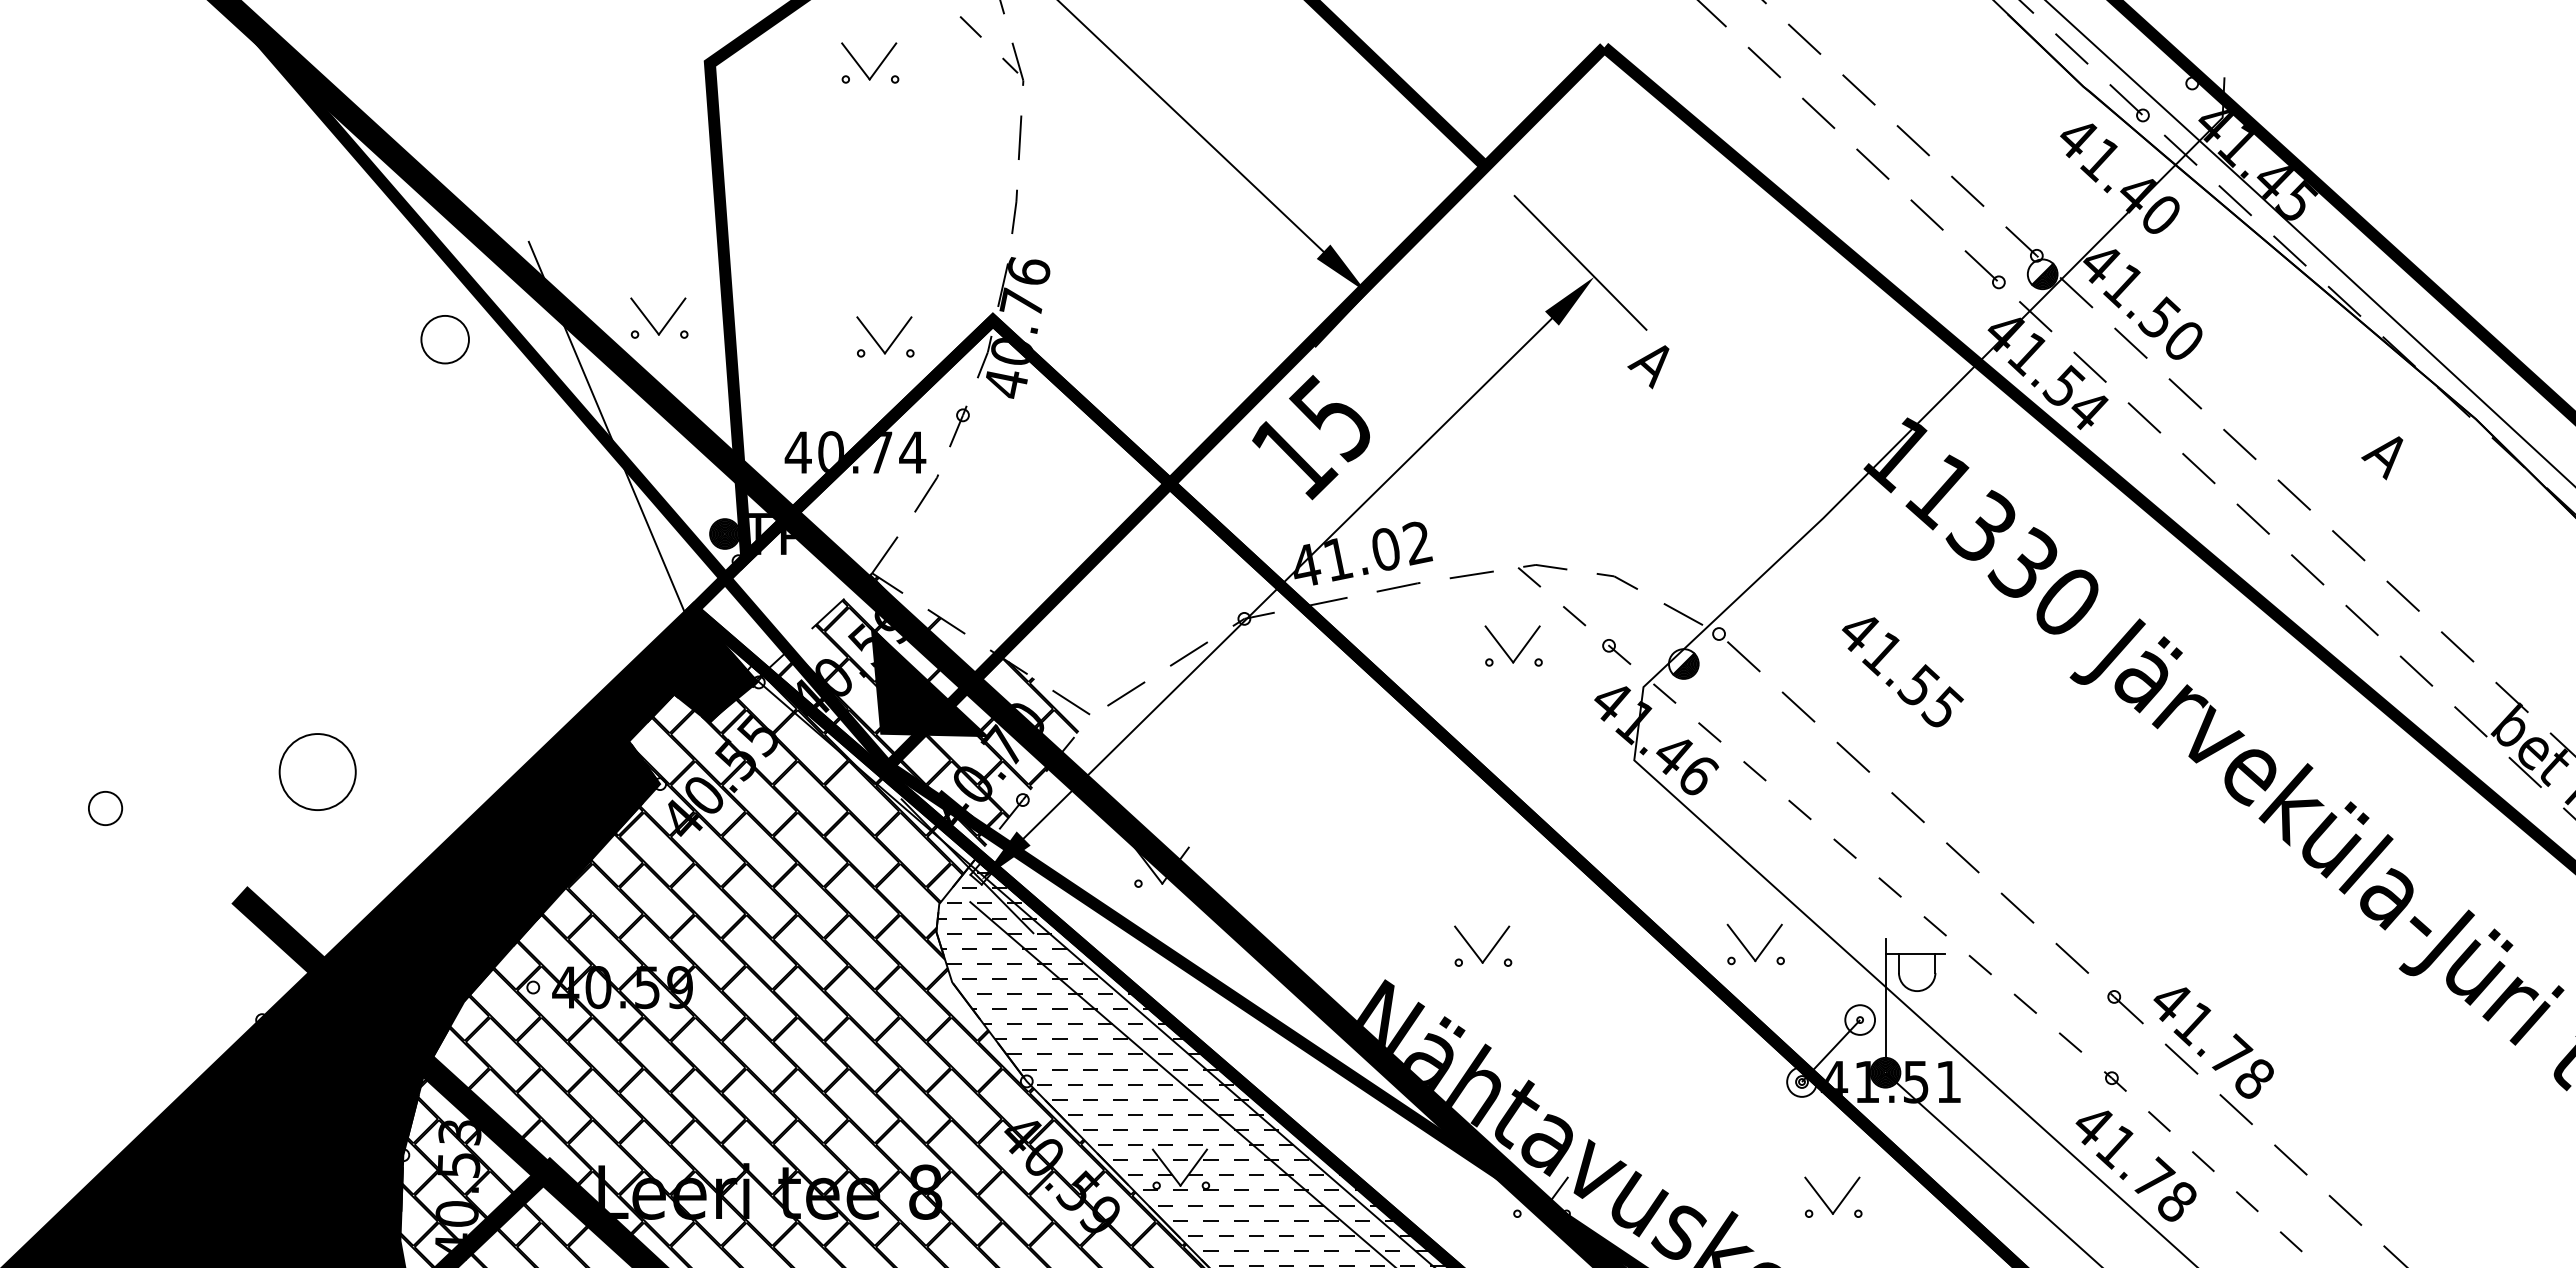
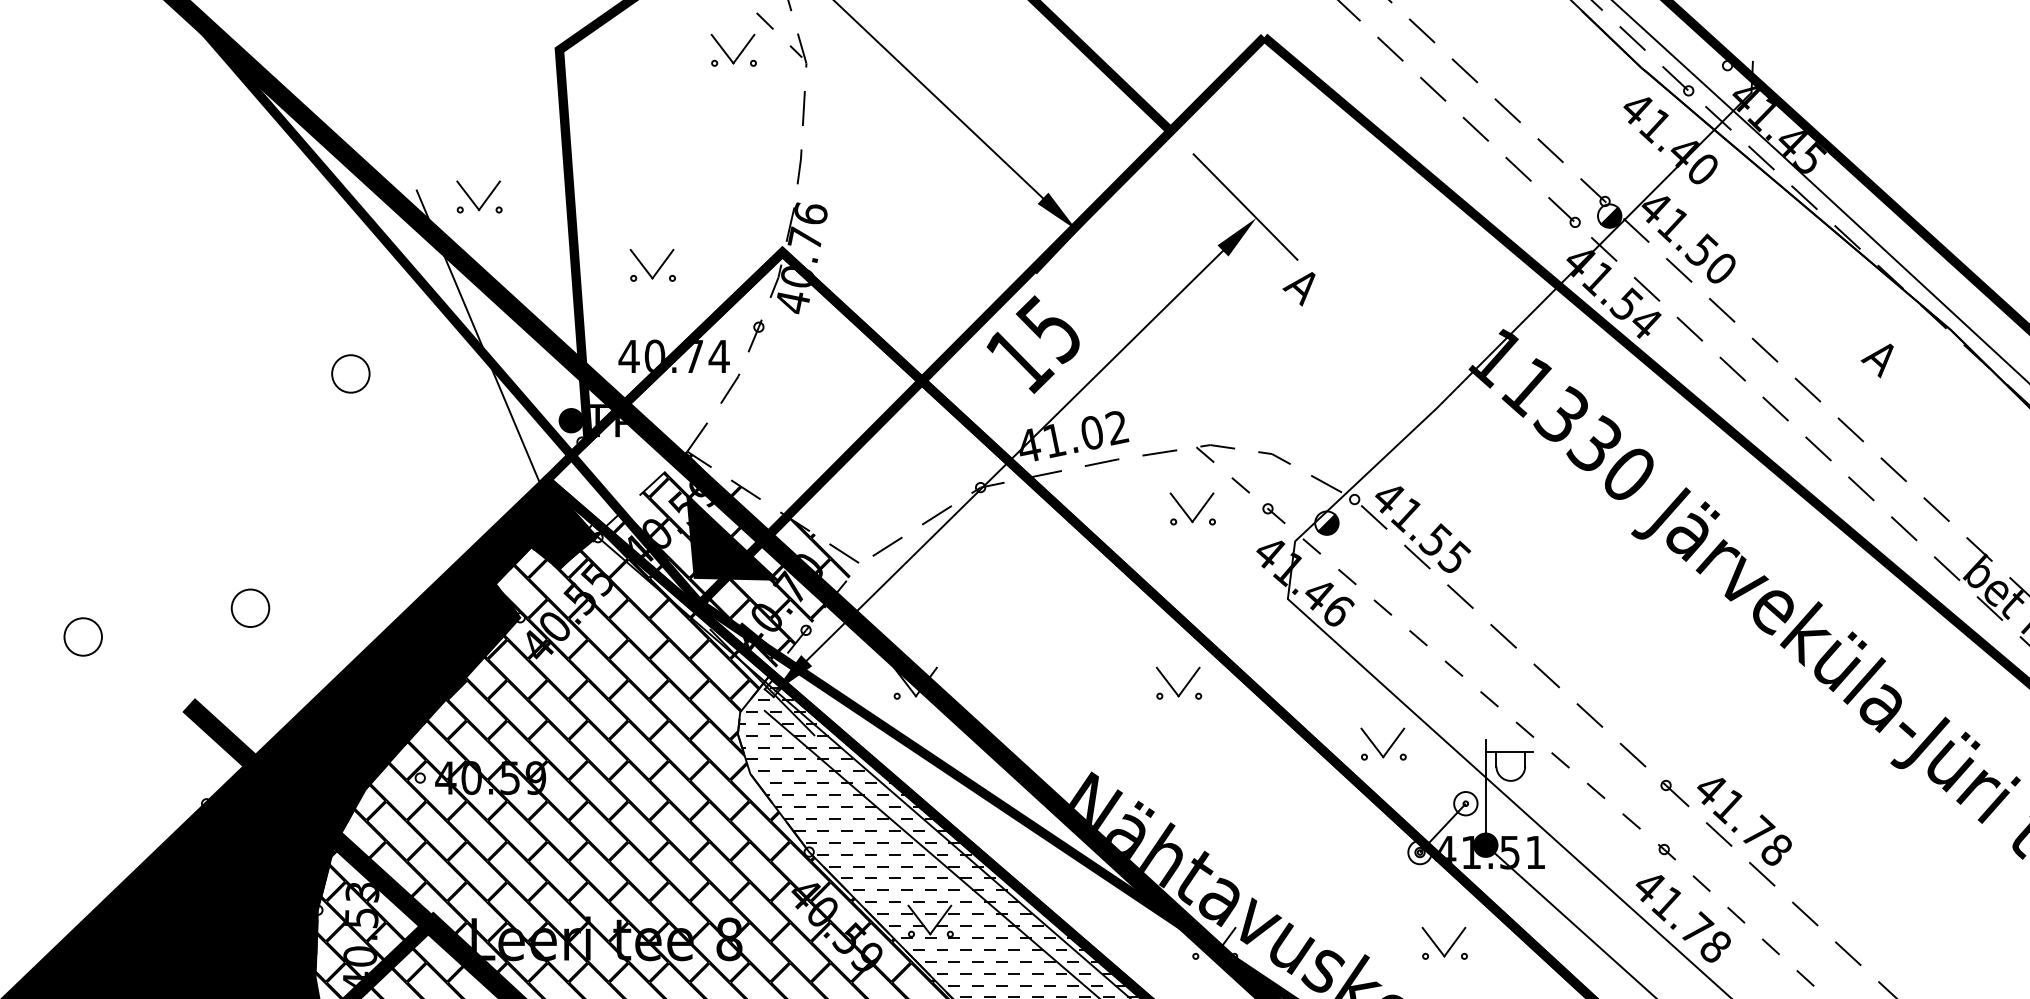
part: (876, 68) -> (738, 54), moved
part: (665, 323) -> (484, 201), moved
part: (444, 339) -> (350, 373), moved
part: (891, 342) -> (657, 269), moved
text: (1902, 672) -> (1422, 529), moved
part: (317, 771) -> (250, 607), size x0.62
part: (105, 808) -> (83, 637), size x1.43
part: (1489, 951) -> (1184, 687), moved

